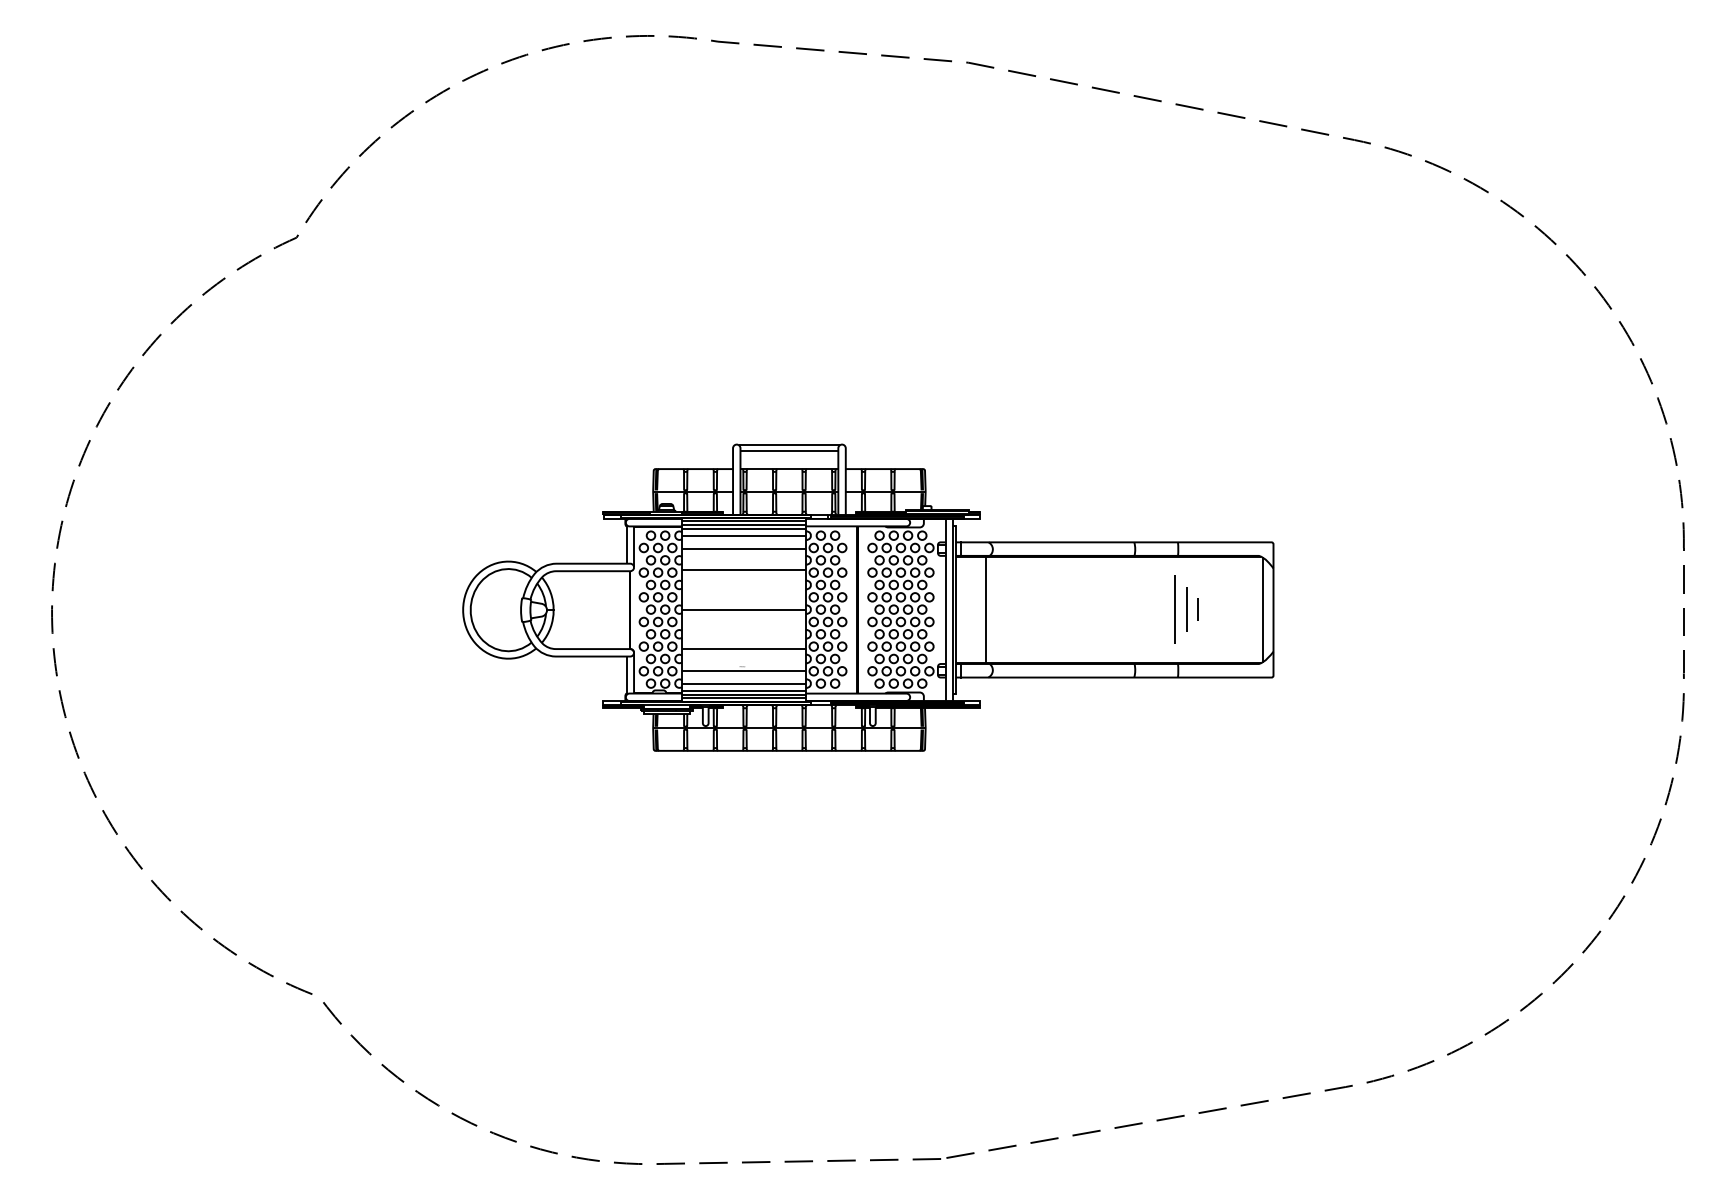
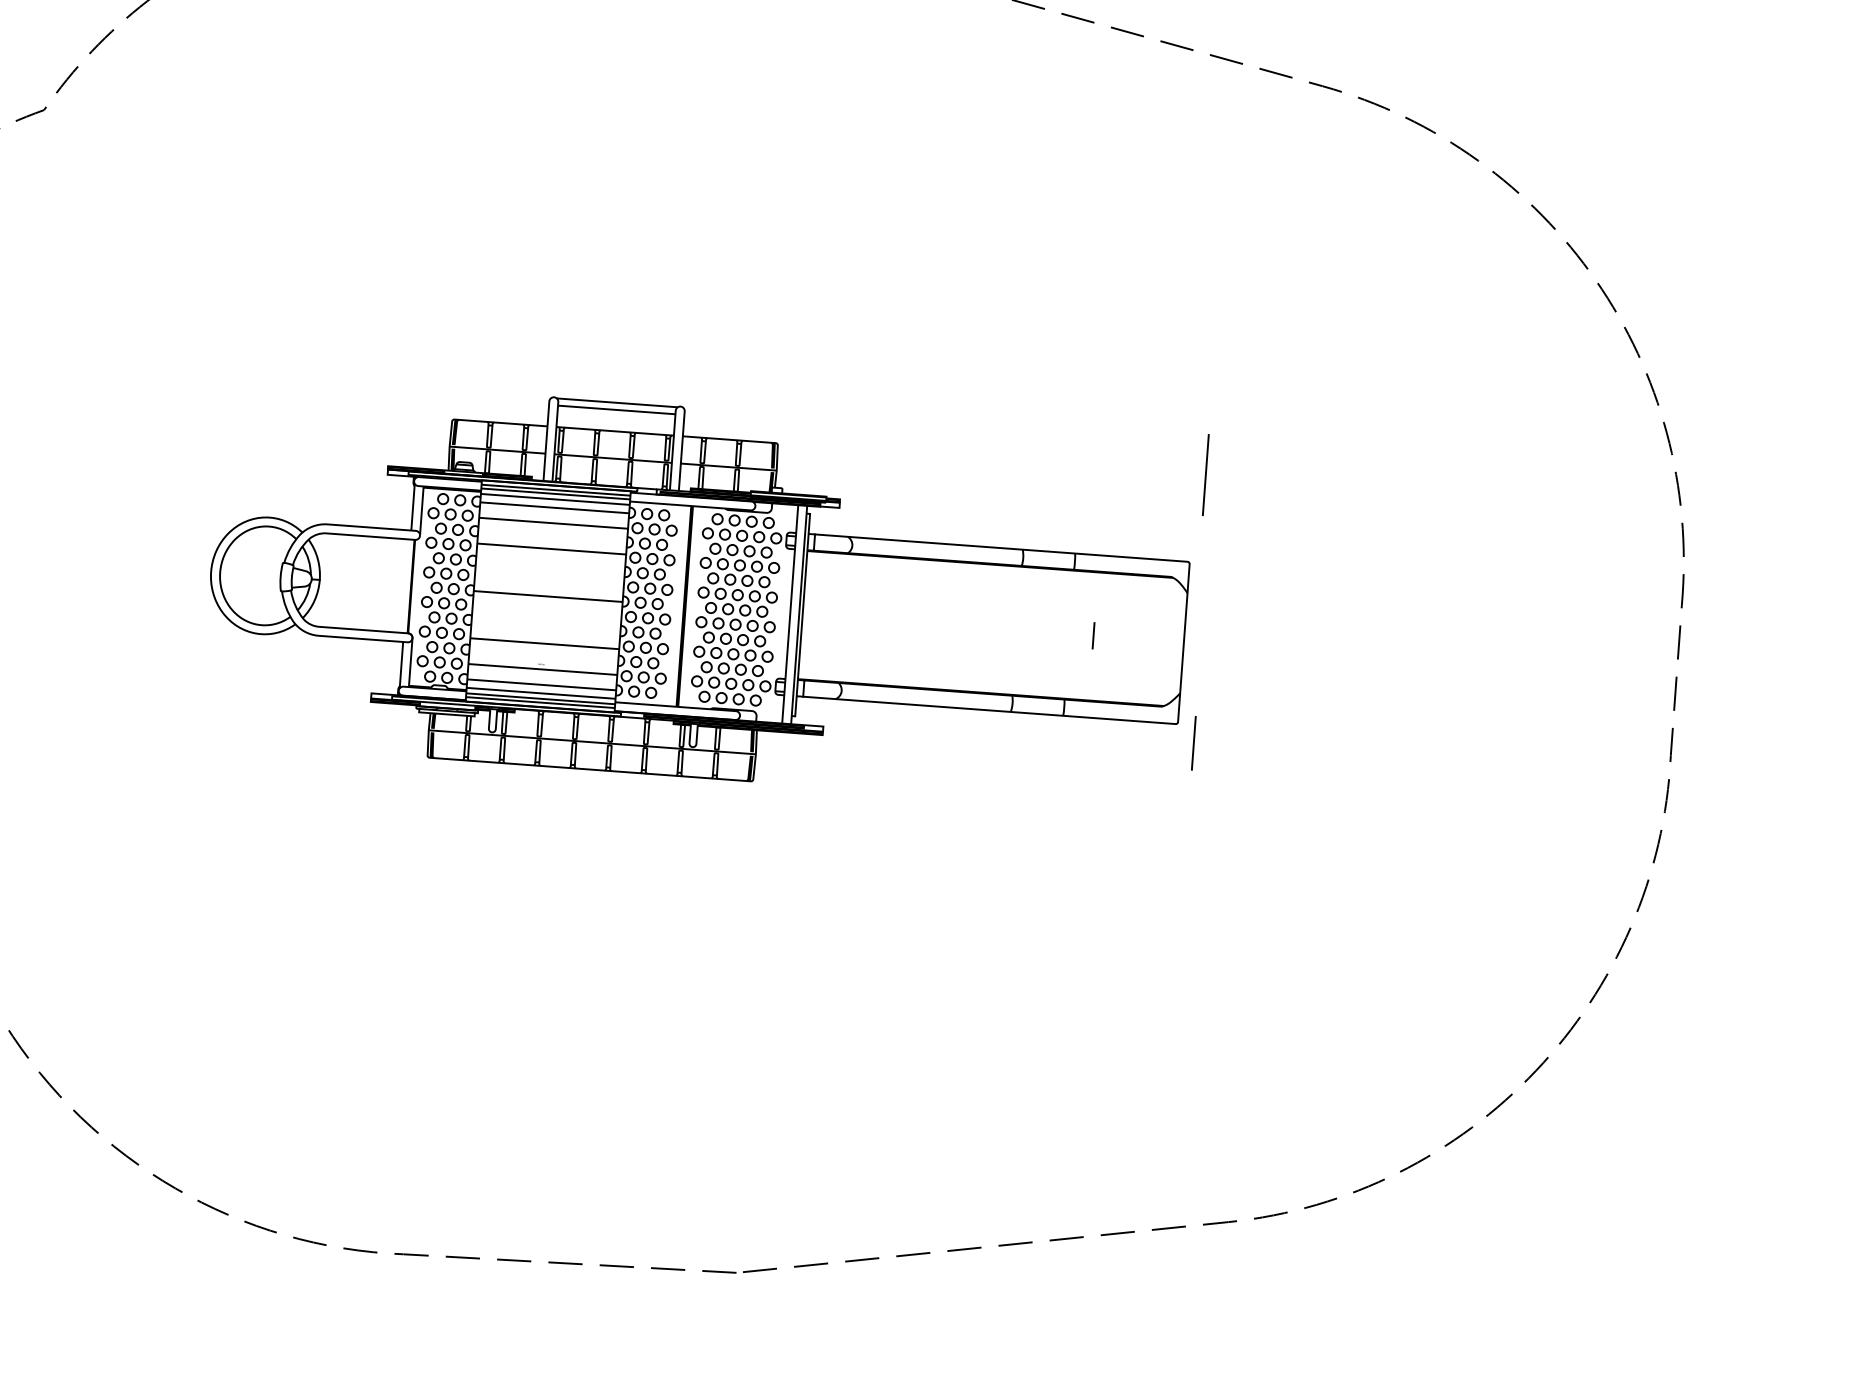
line: (985, 609) -> (838, 617), removed
line: (1174, 609) -> (1204, 475), moved
line: (1186, 609) -> (1193, 743), moved
line: (1263, 609) -> (1171, 641), removed

